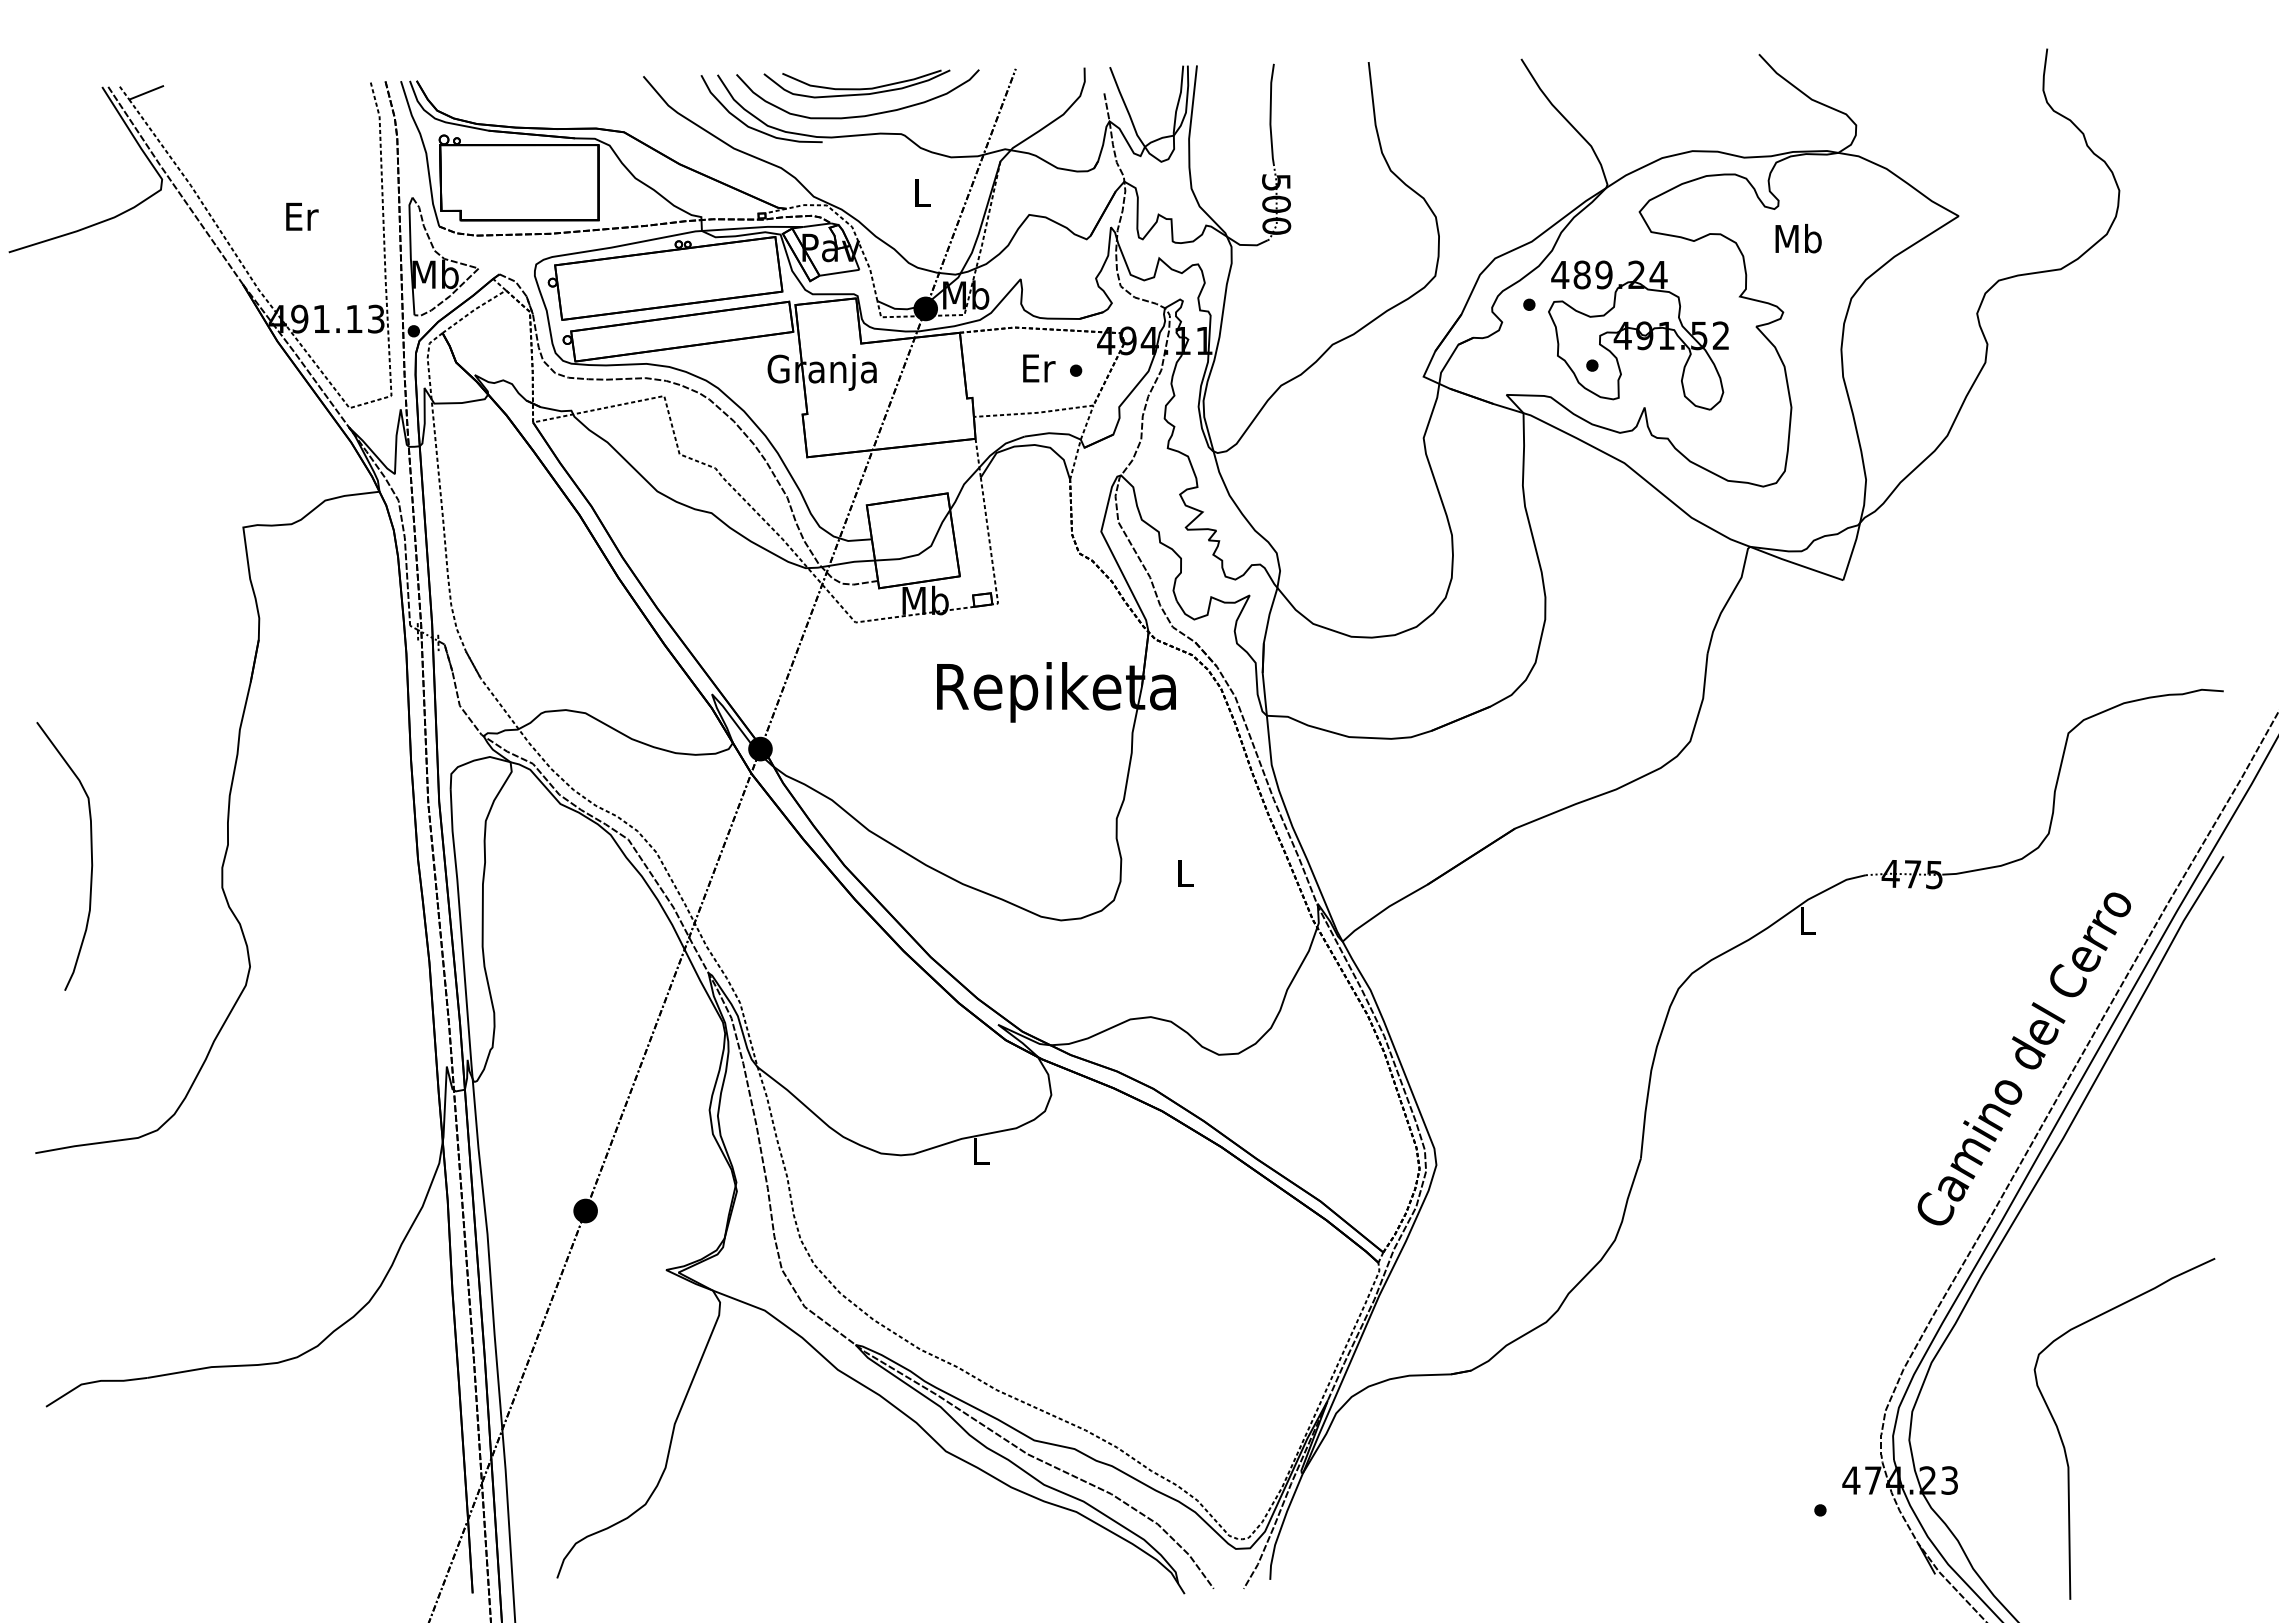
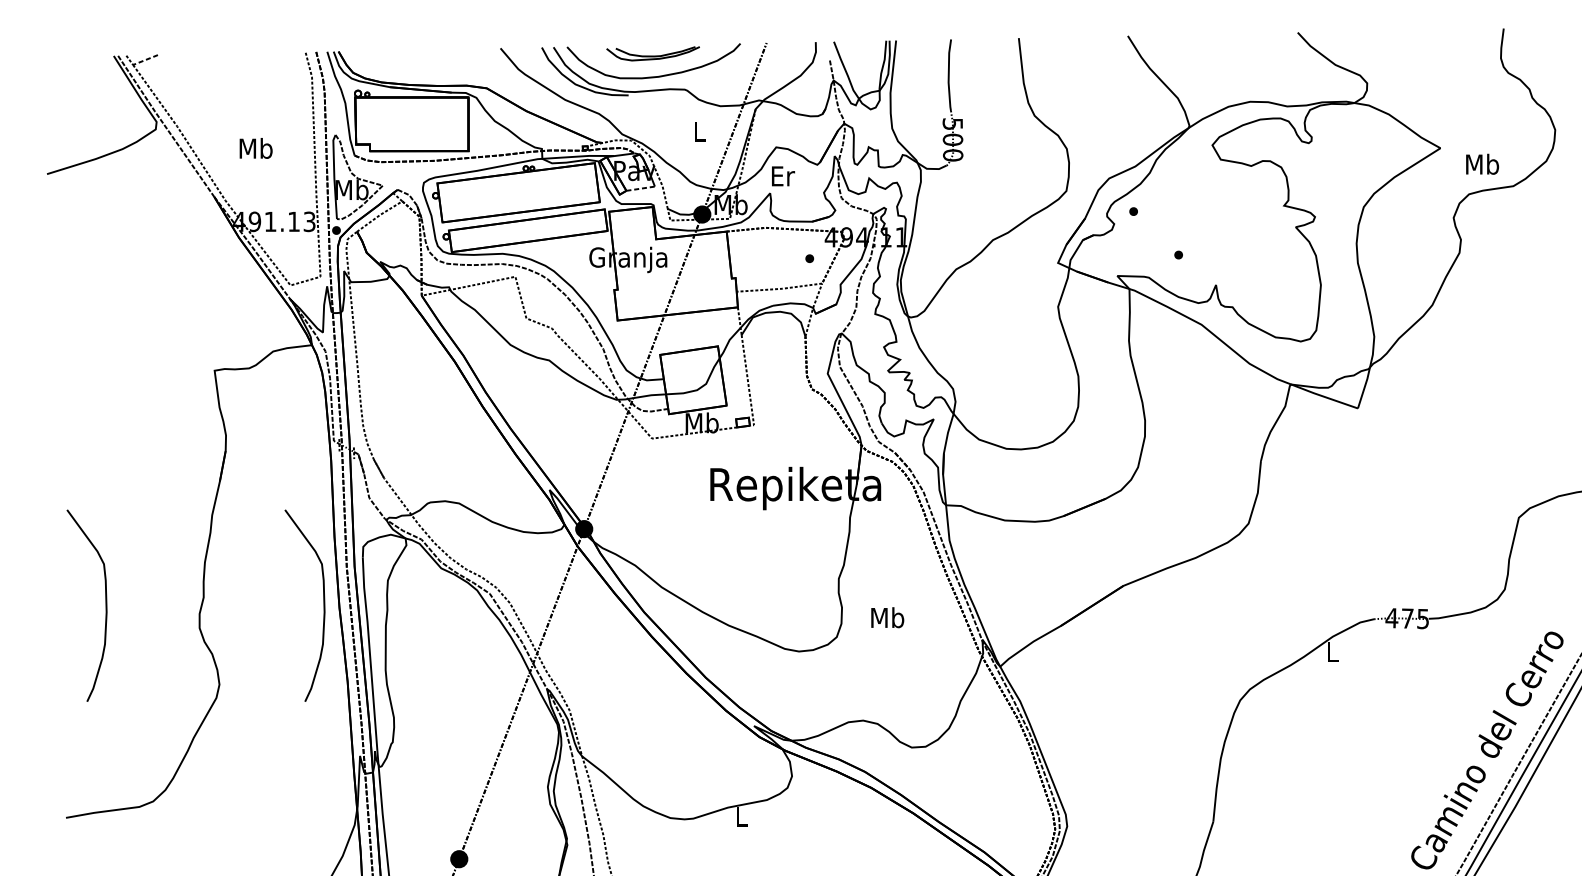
part: (856, 83) -> (652, 53), size x0.7
line: (146, 92) -> (145, 59), solid -> dashed
text: (301, 216) -> (256, 148), Er -> Mb
text: (1798, 238) -> (1482, 164), moved
line: (839, 272) -> (640, 188), solid -> dashed
part: (1638, 335) -> (1211, 233), removed
text: (1039, 368) -> (783, 176), moved
curve: (395, 851) -> (323, 602), added
text: (1185, 872) -> (887, 617), L -> Mb

